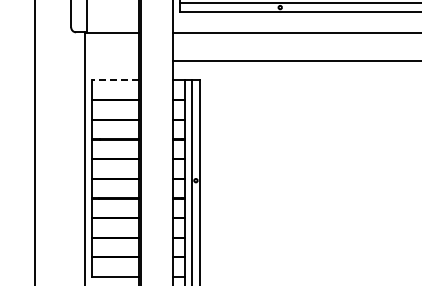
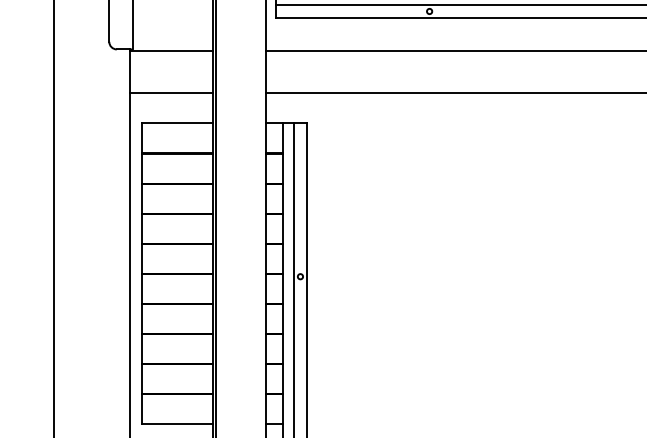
line: (111, 60) -> (171, 92), added
line: (115, 80) -> (177, 123), dashed -> solid

